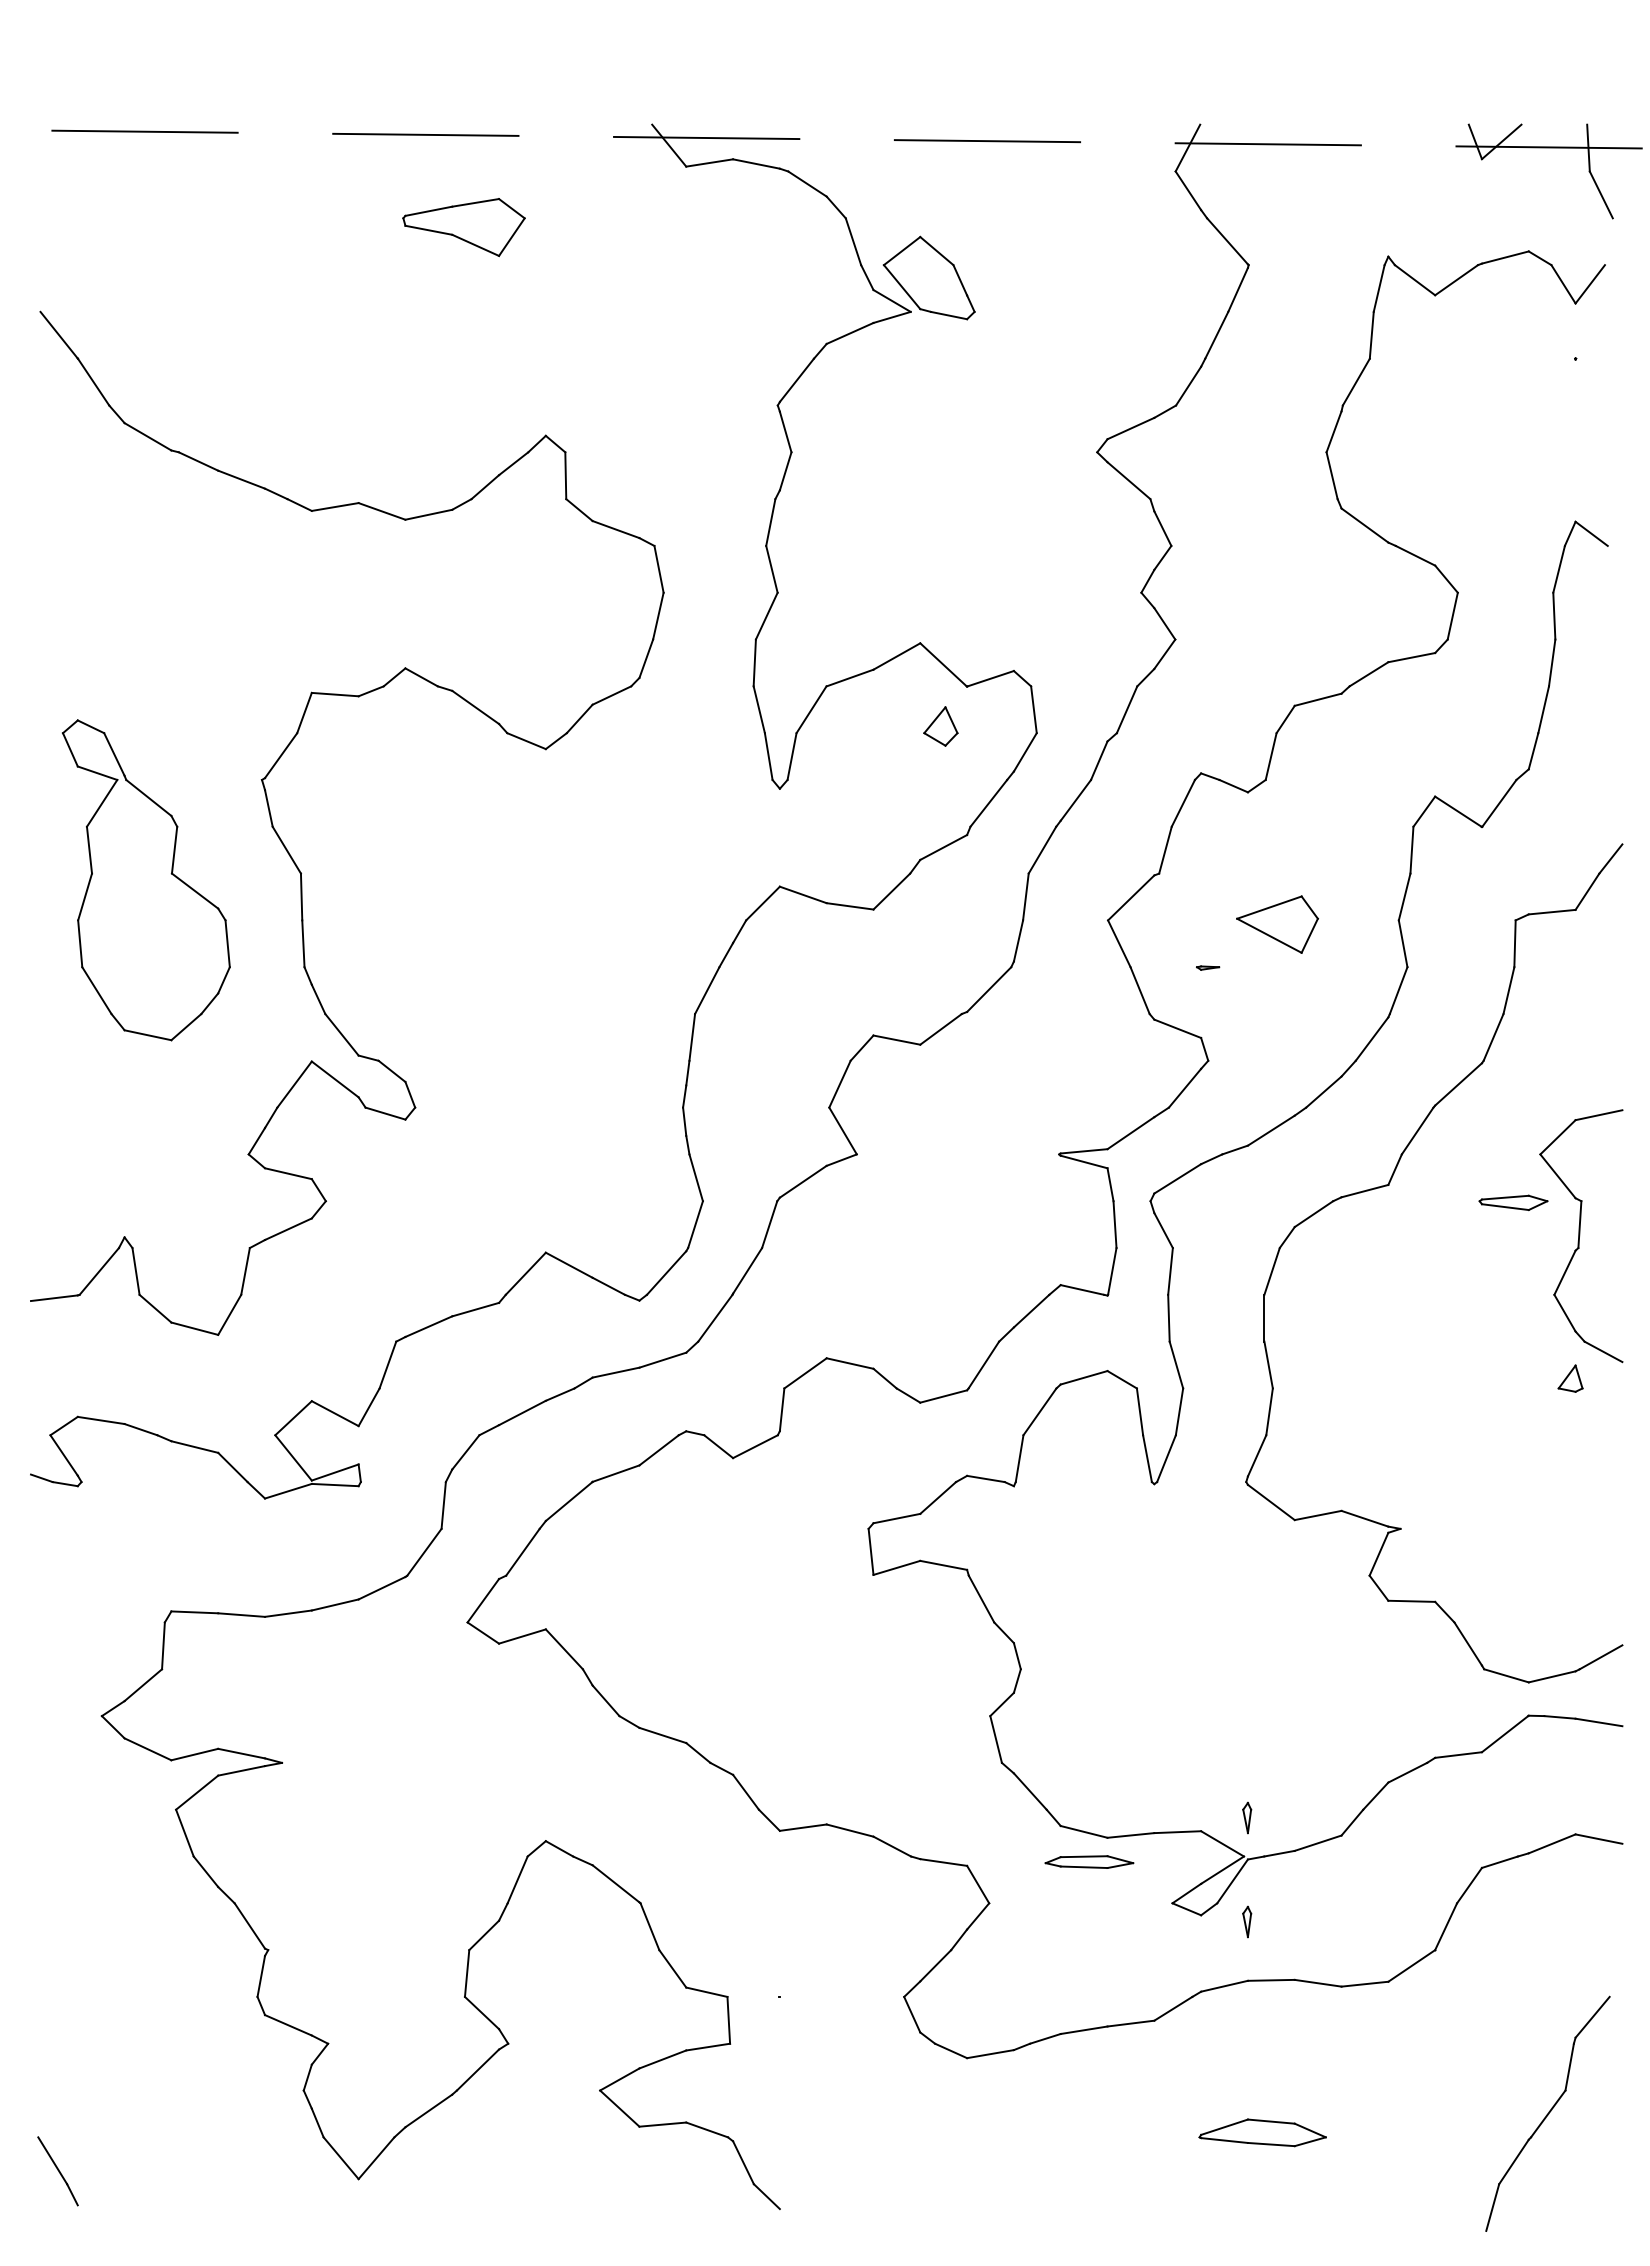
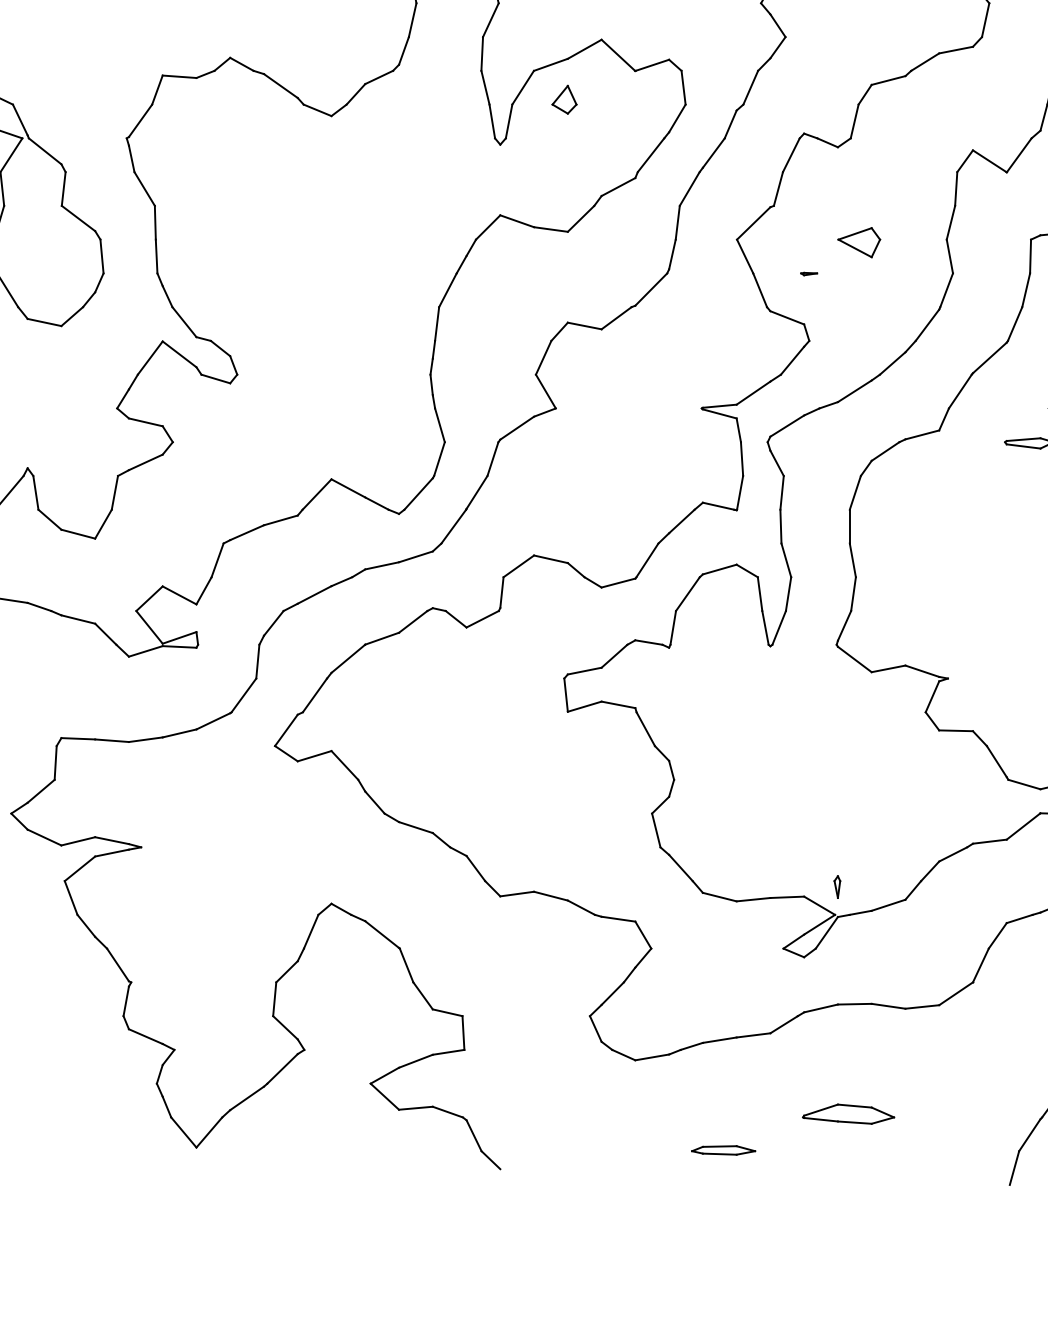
part: (940, 726) -> (564, 99), moved
part: (1277, 924) -> (859, 242), size x0.71
part: (1089, 1861) -> (723, 1150), moved
part: (1247, 1921) -> (837, 961), removed

